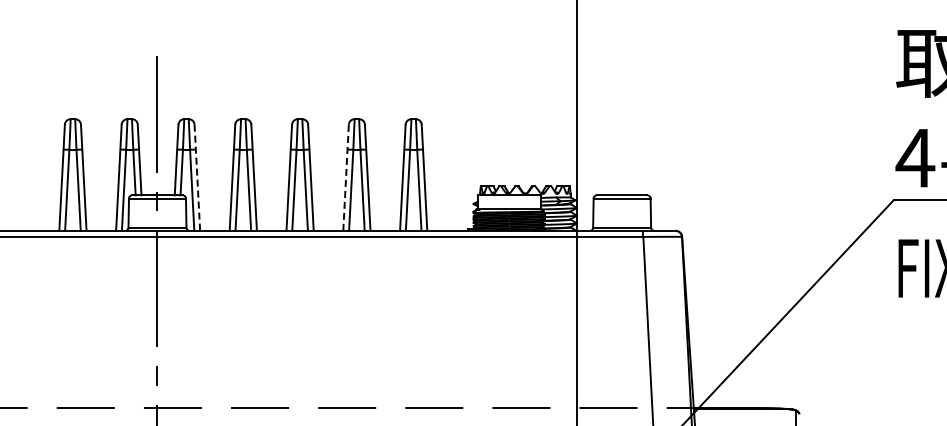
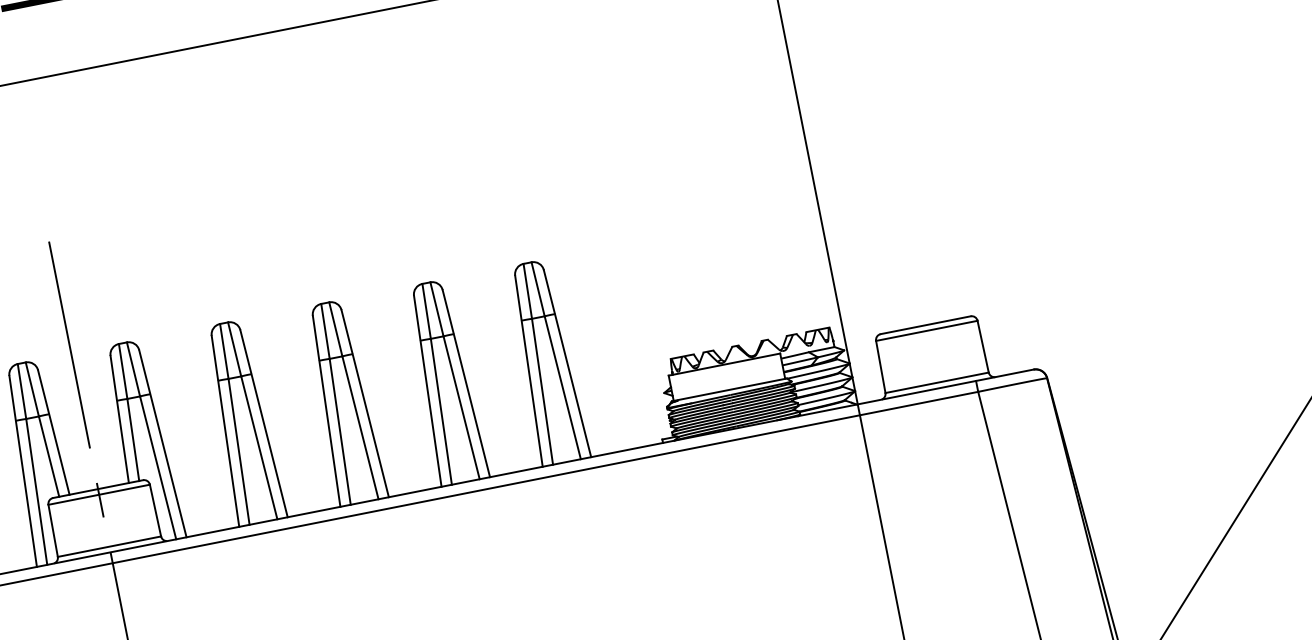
line: (346, 177) -> (428, 390), dashed -> solid
line: (197, 178) -> (163, 444), dashed -> solid

